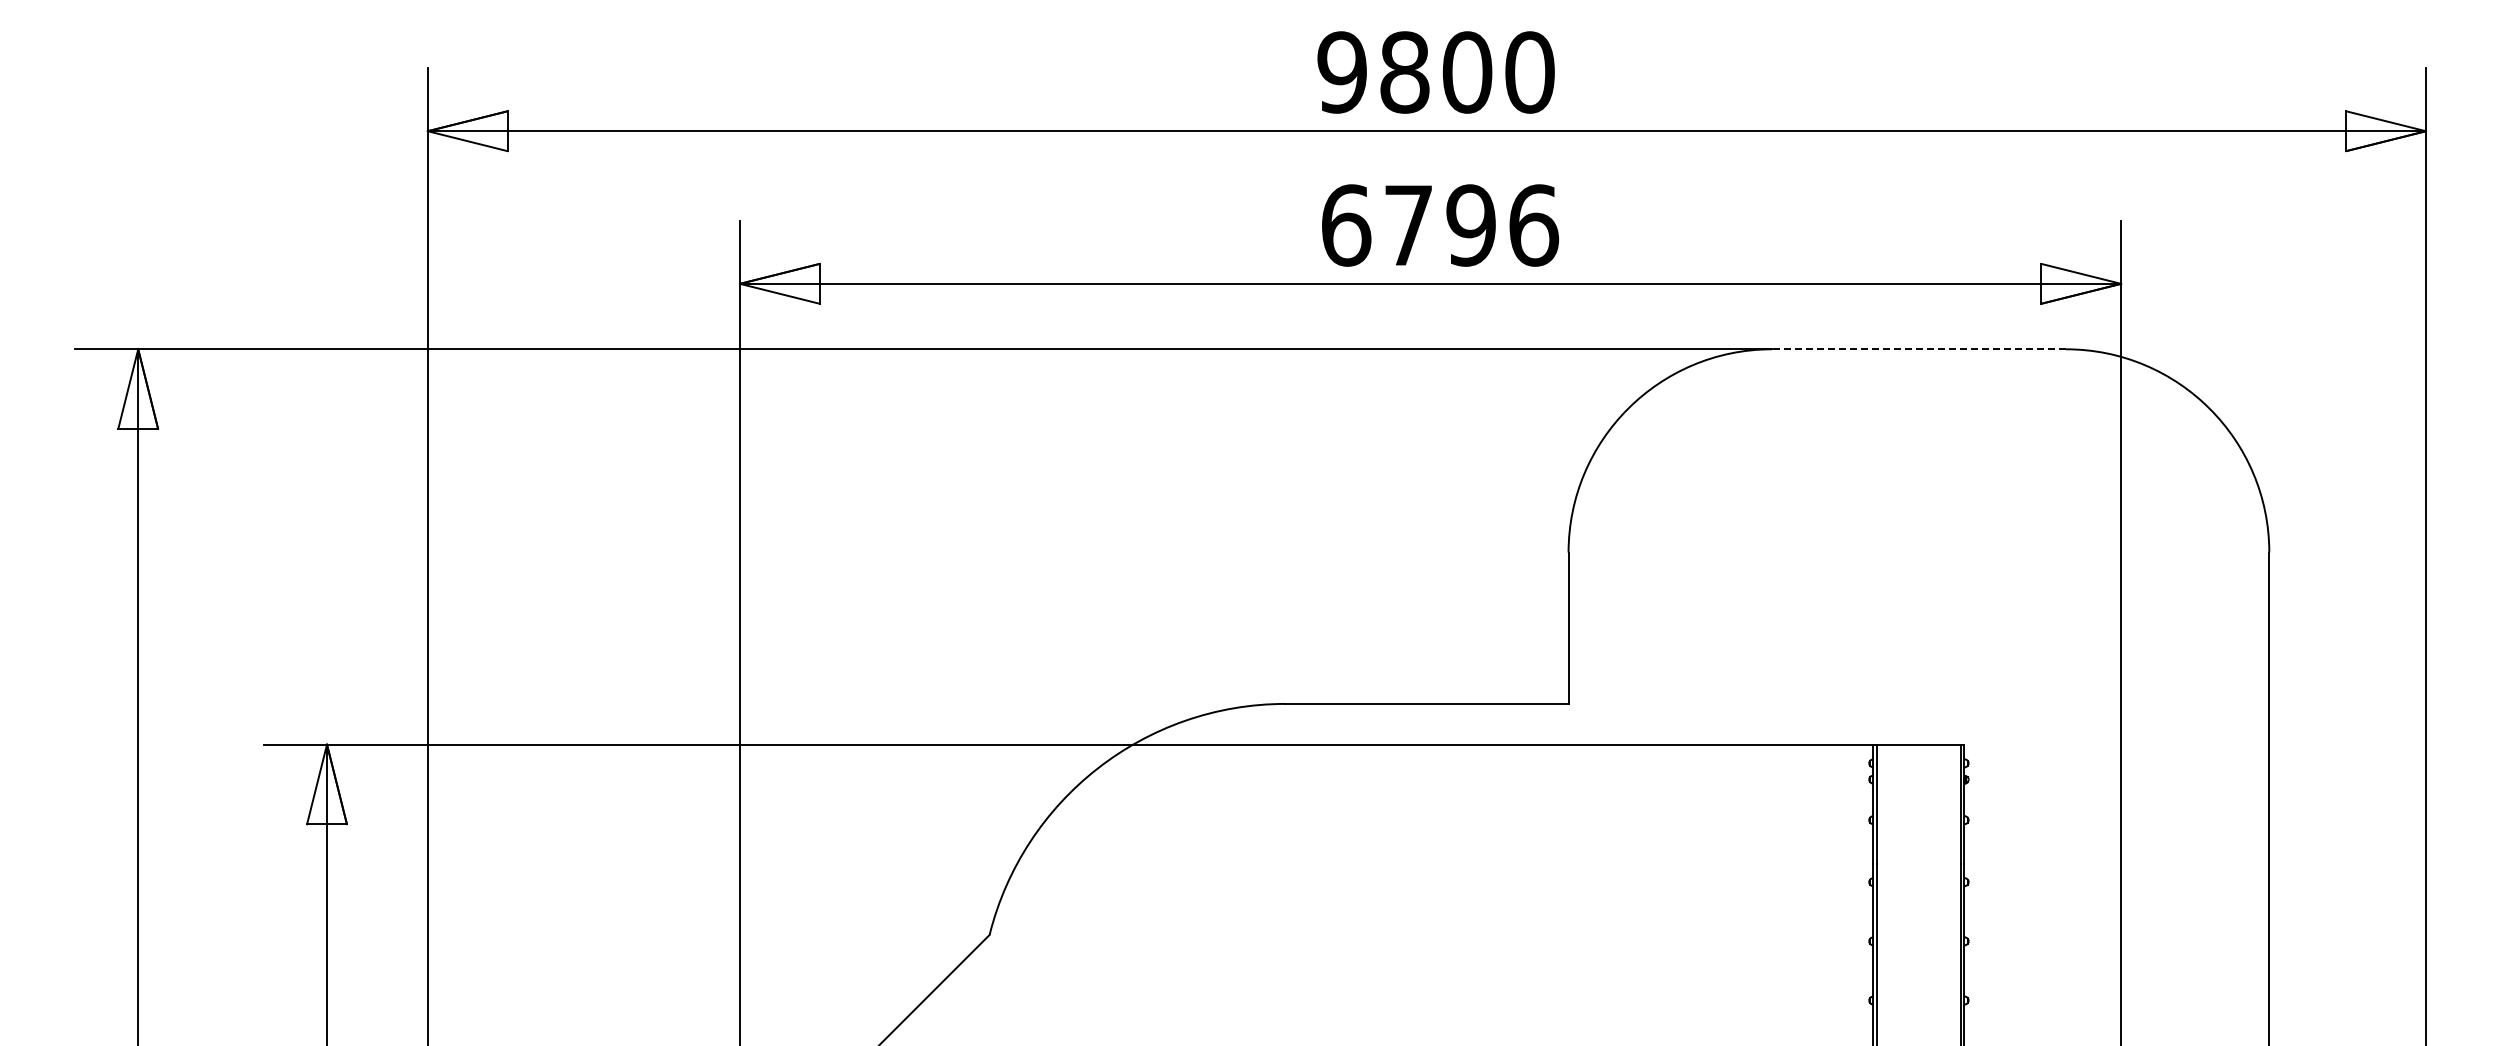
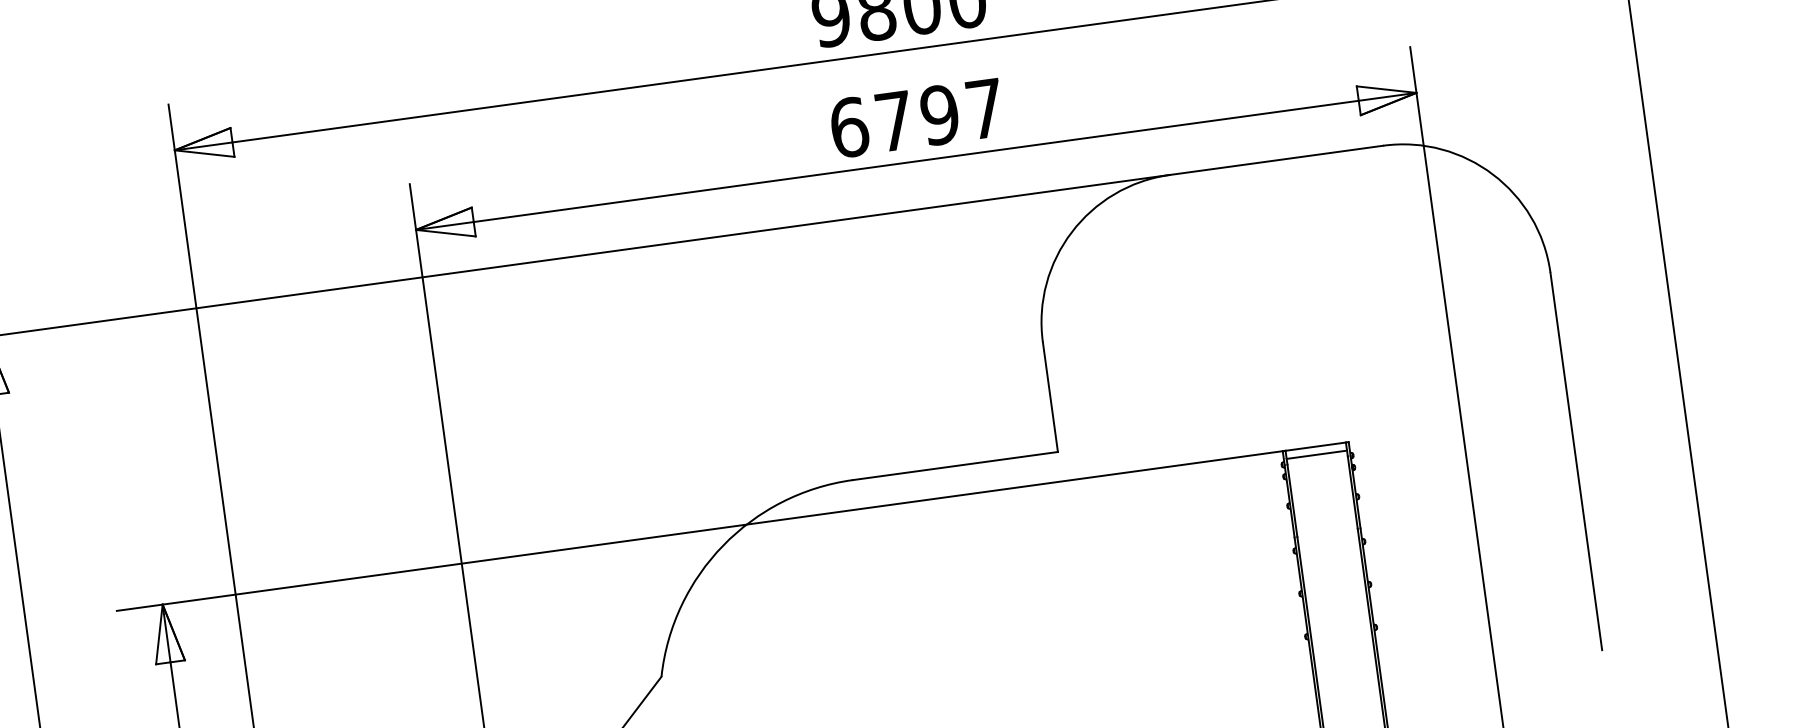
text: (1534, 225) -> (985, 108), 6796 -> 6797
line: (1918, 349) -> (1276, 160), dashed -> solid
line: (1918, 755) -> (1316, 454), added

